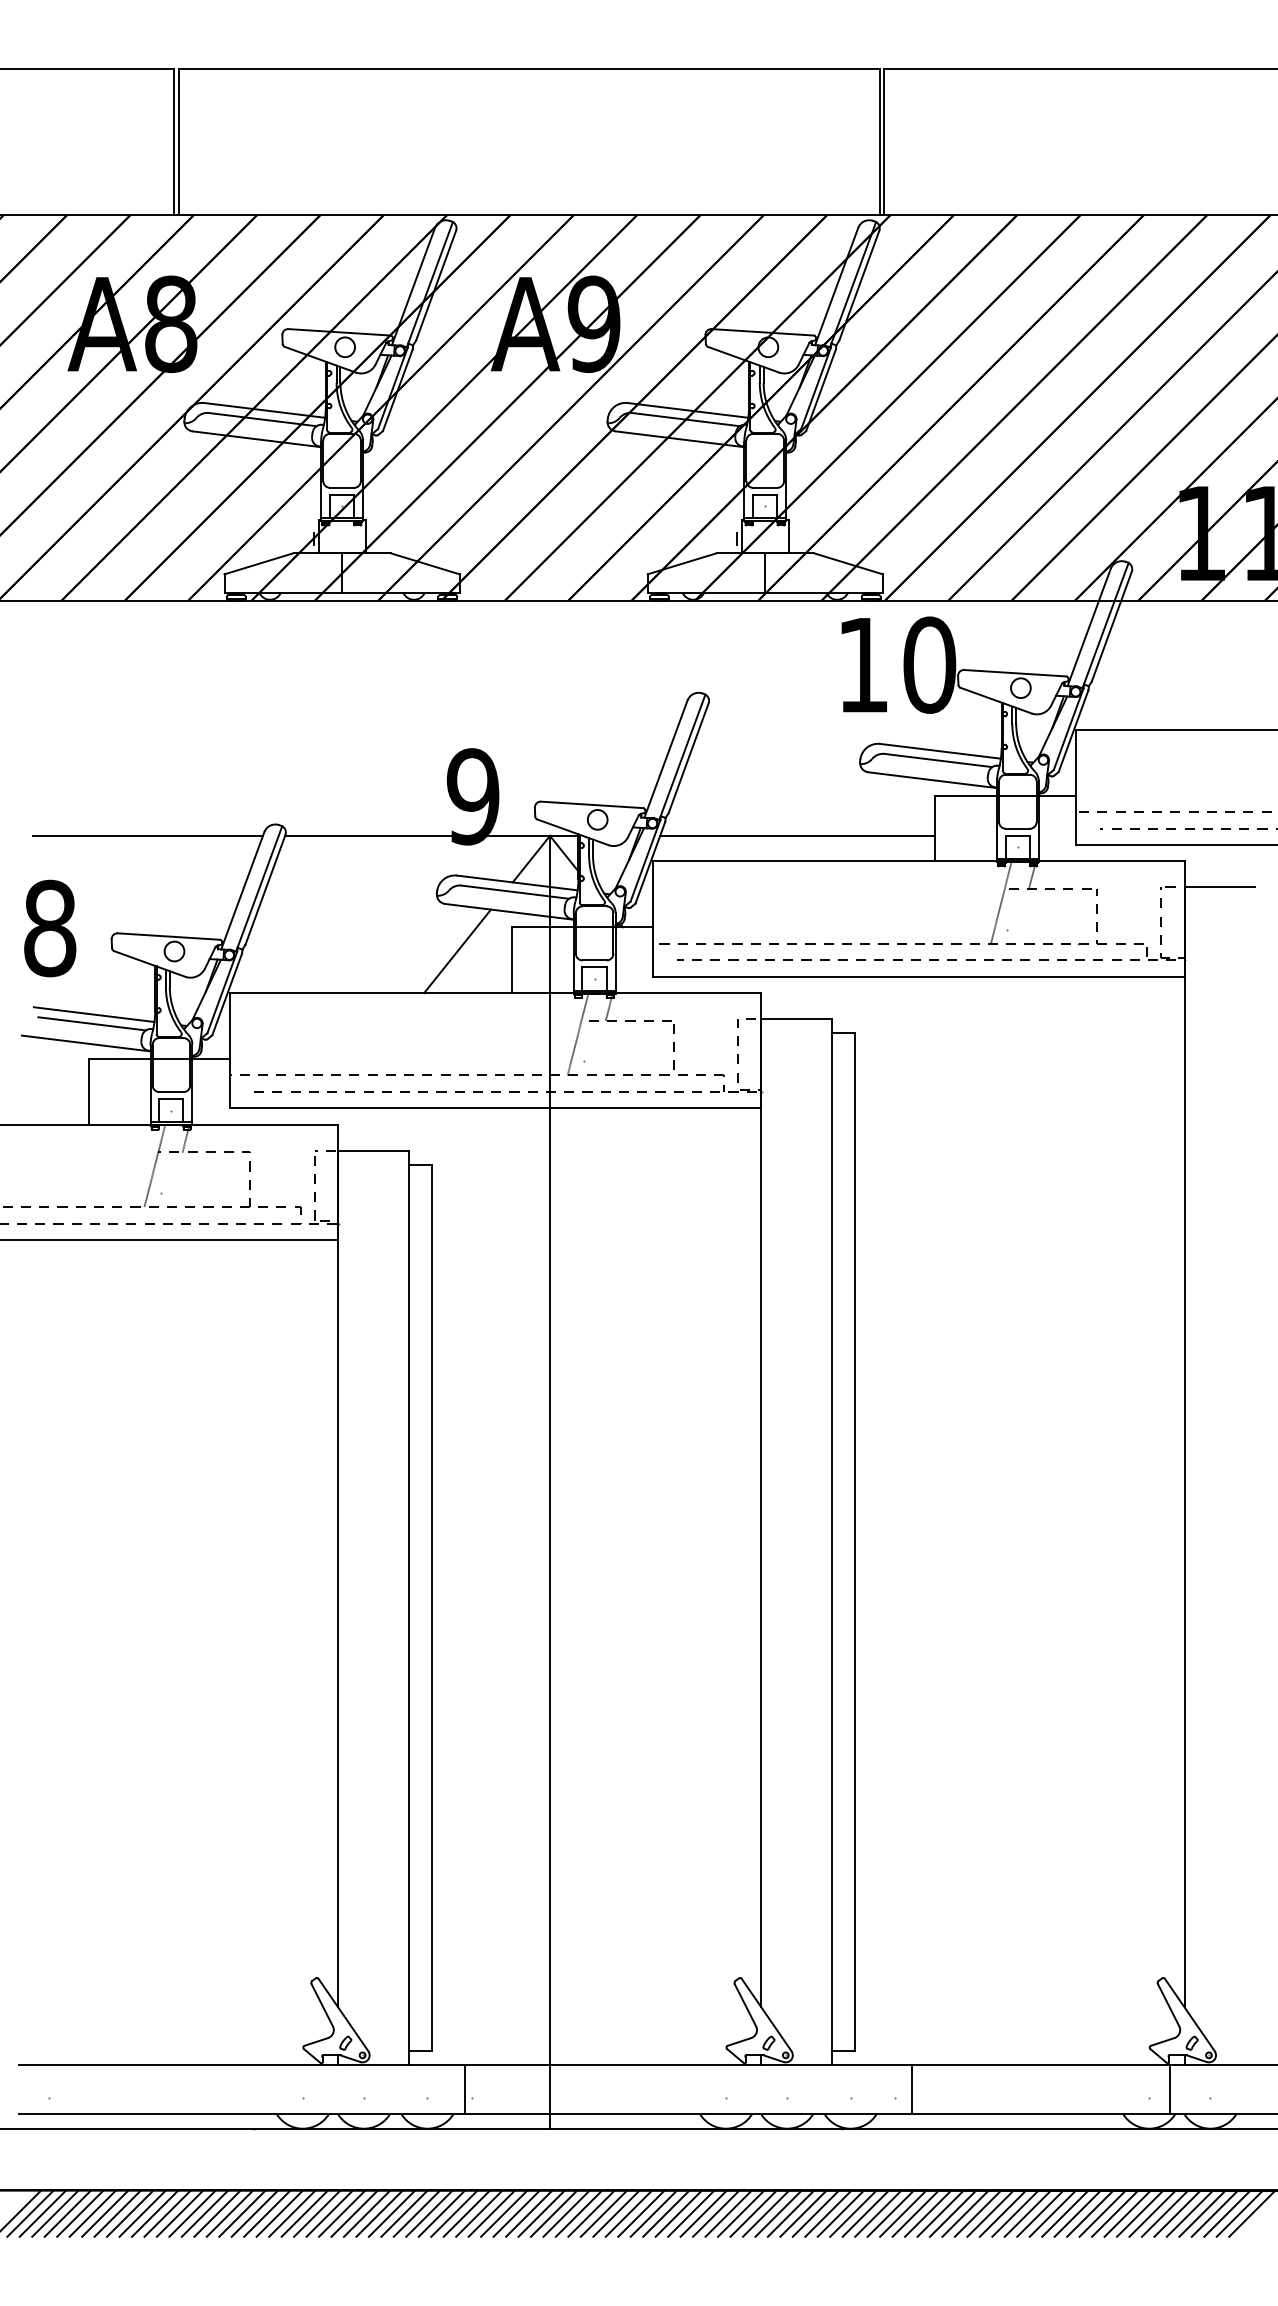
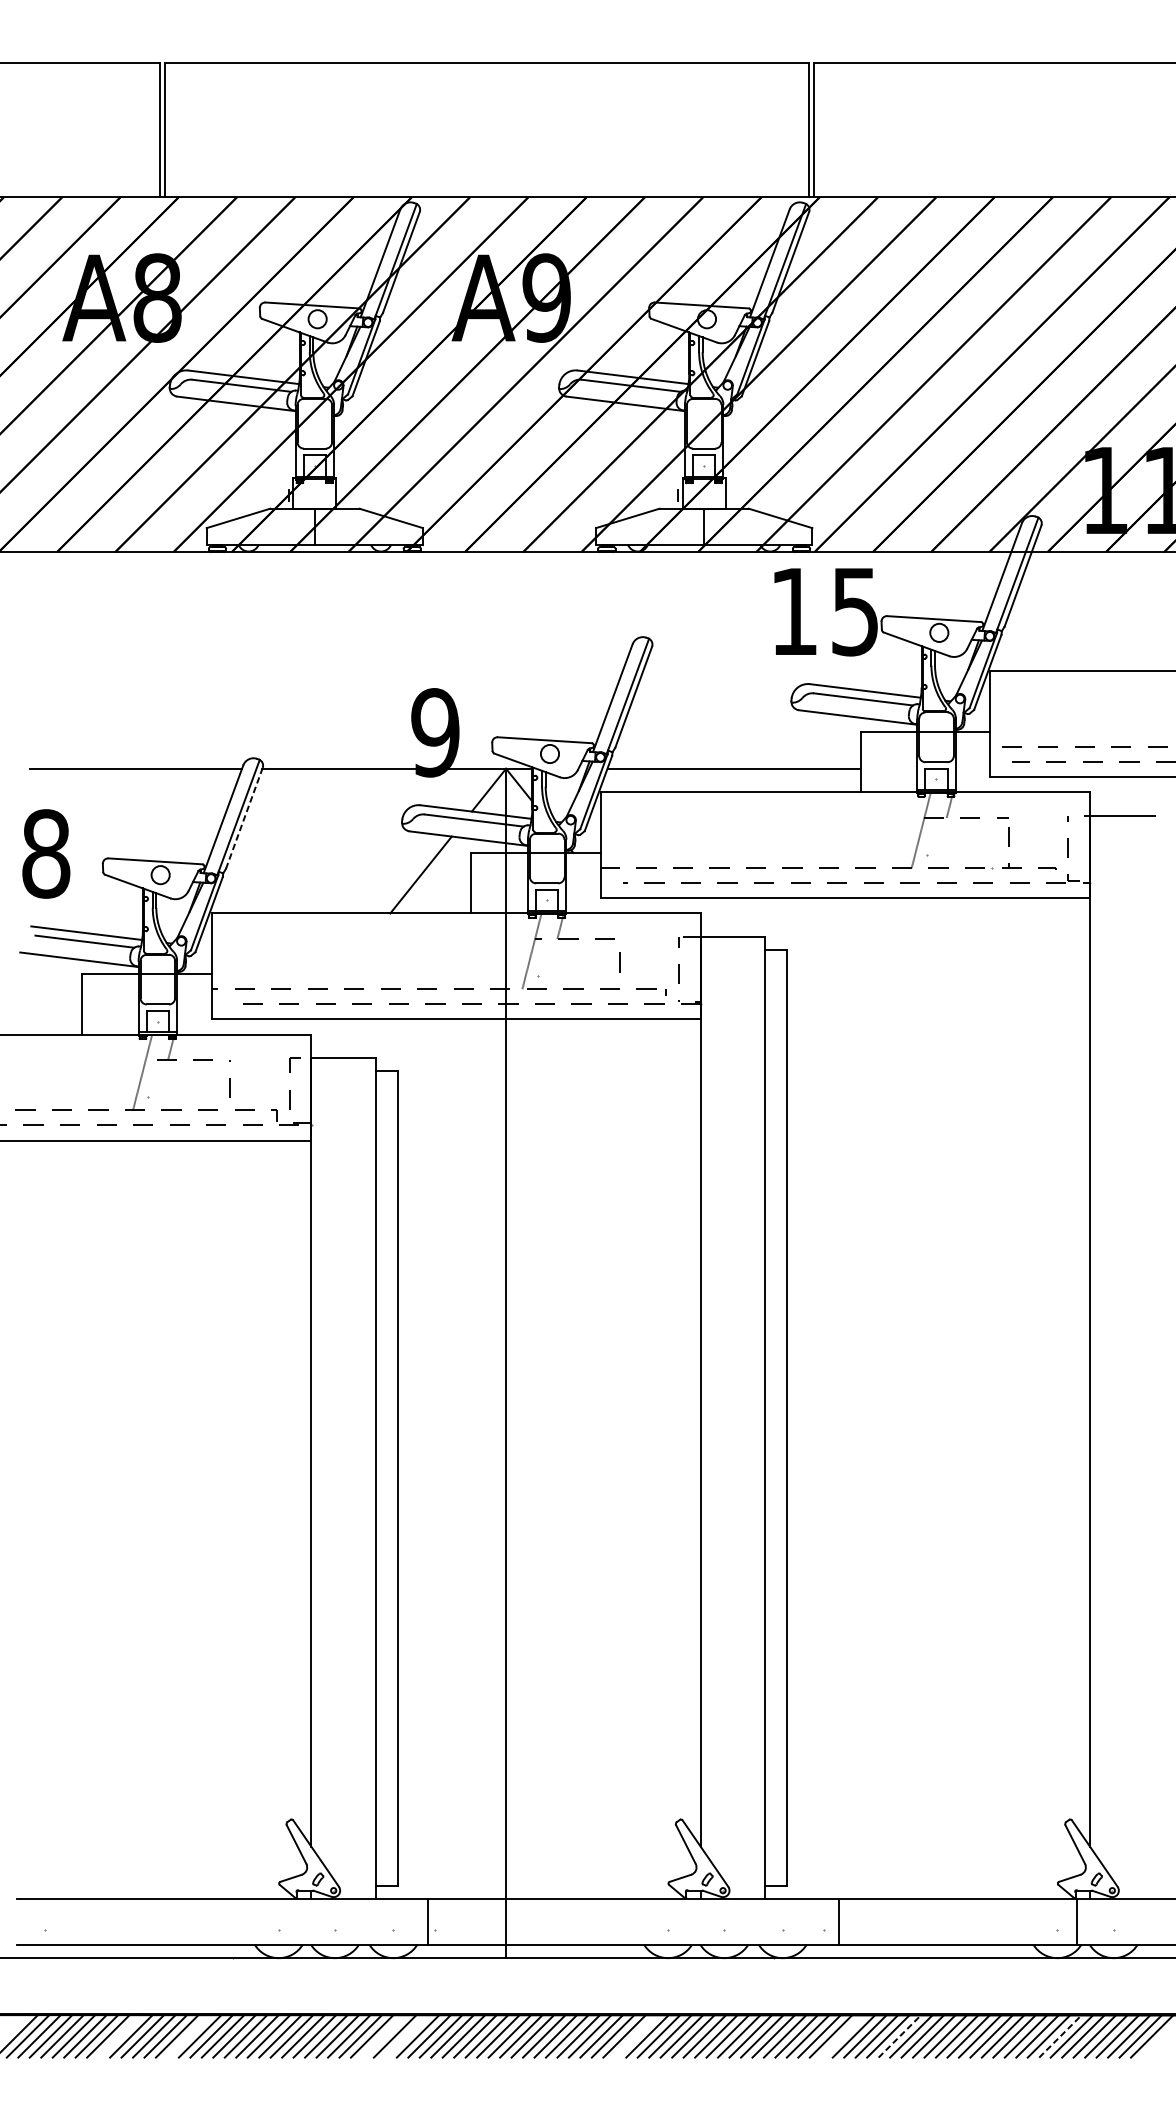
text: (929, 664) -> (855, 611), 10 -> 15
line: (265, 890) -> (244, 819), solid -> dashed
line: (130, 2213) -> (120, 2036), removed
line: (204, 2213) -> (188, 2036), removed
line: (416, 2213) -> (383, 2036), removed
line: (441, 2213) -> (406, 2036), removed
line: (691, 2213) -> (636, 2036), removed
line: (915, 2213) -> (842, 2036), removed
line: (978, 2213) -> (900, 2036), solid -> dashed
line: (1152, 2213) -> (1060, 2036), solid -> dashed

